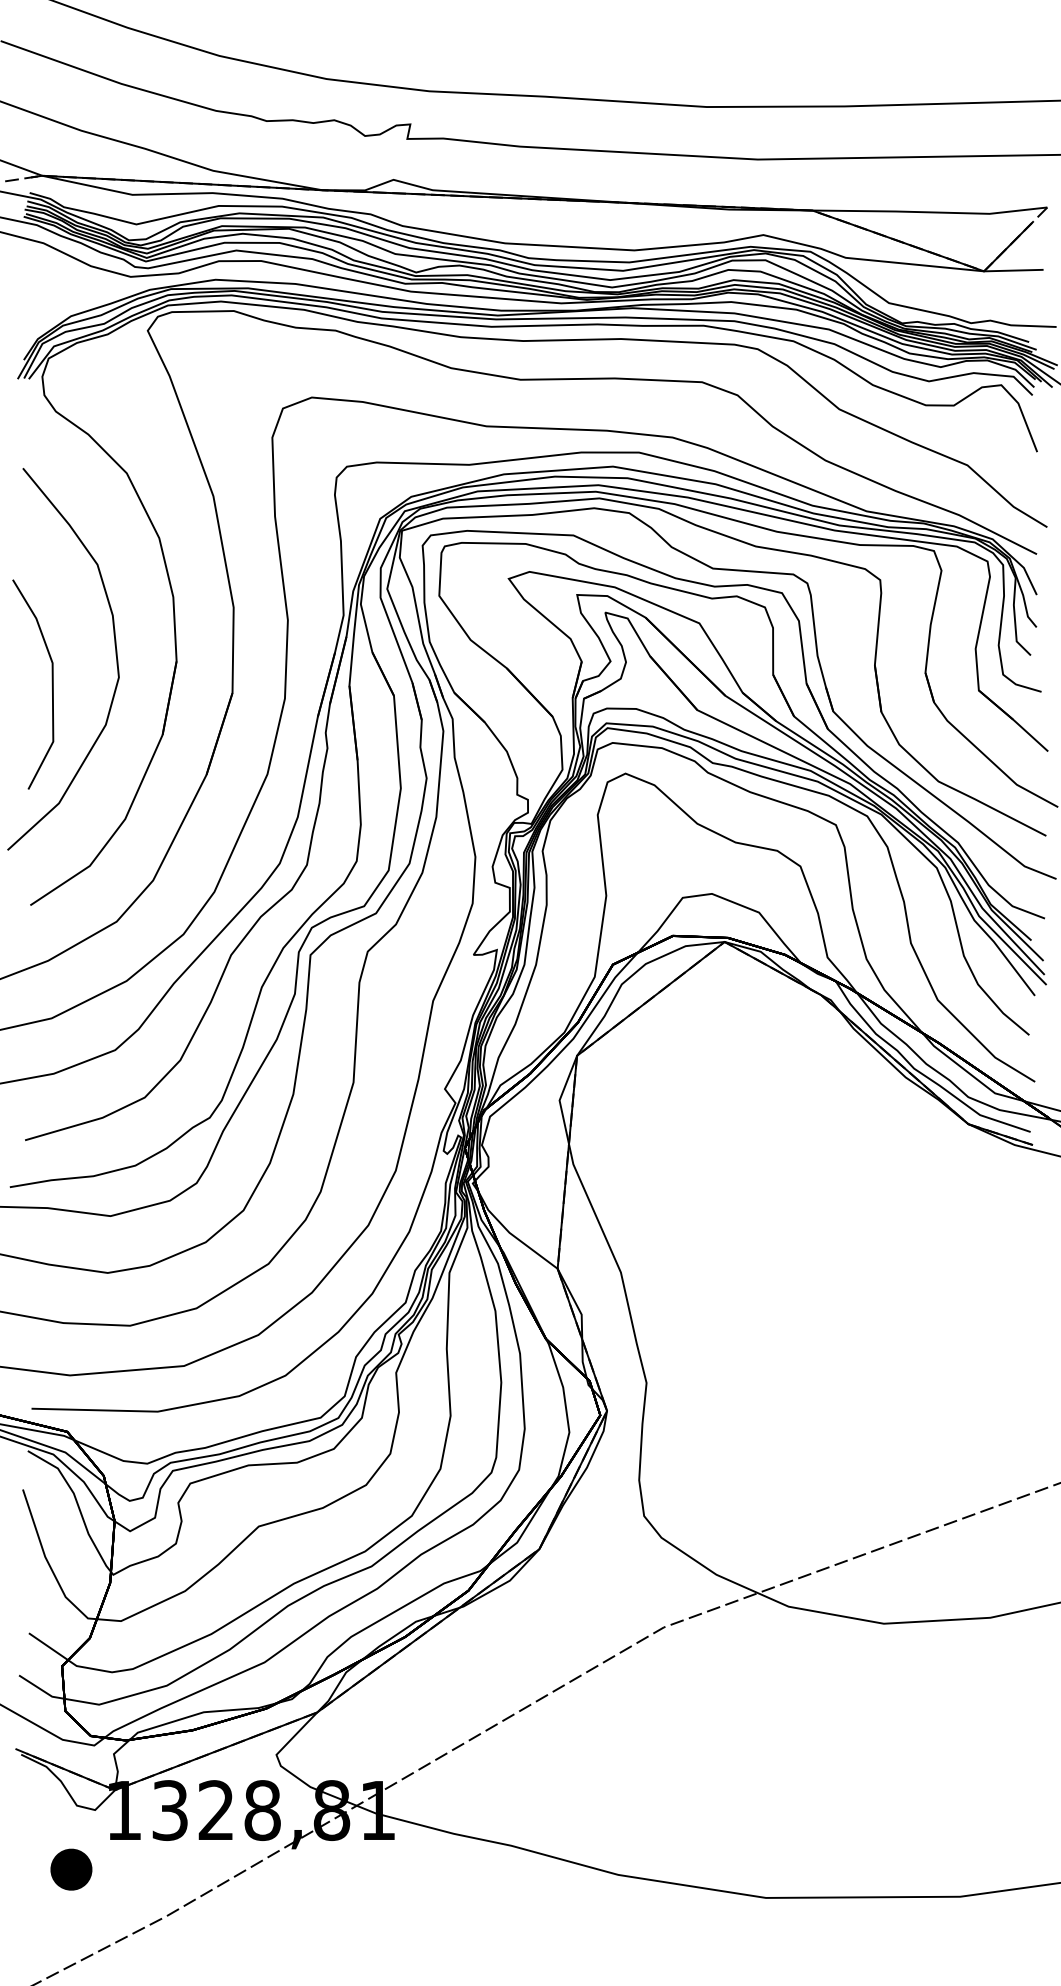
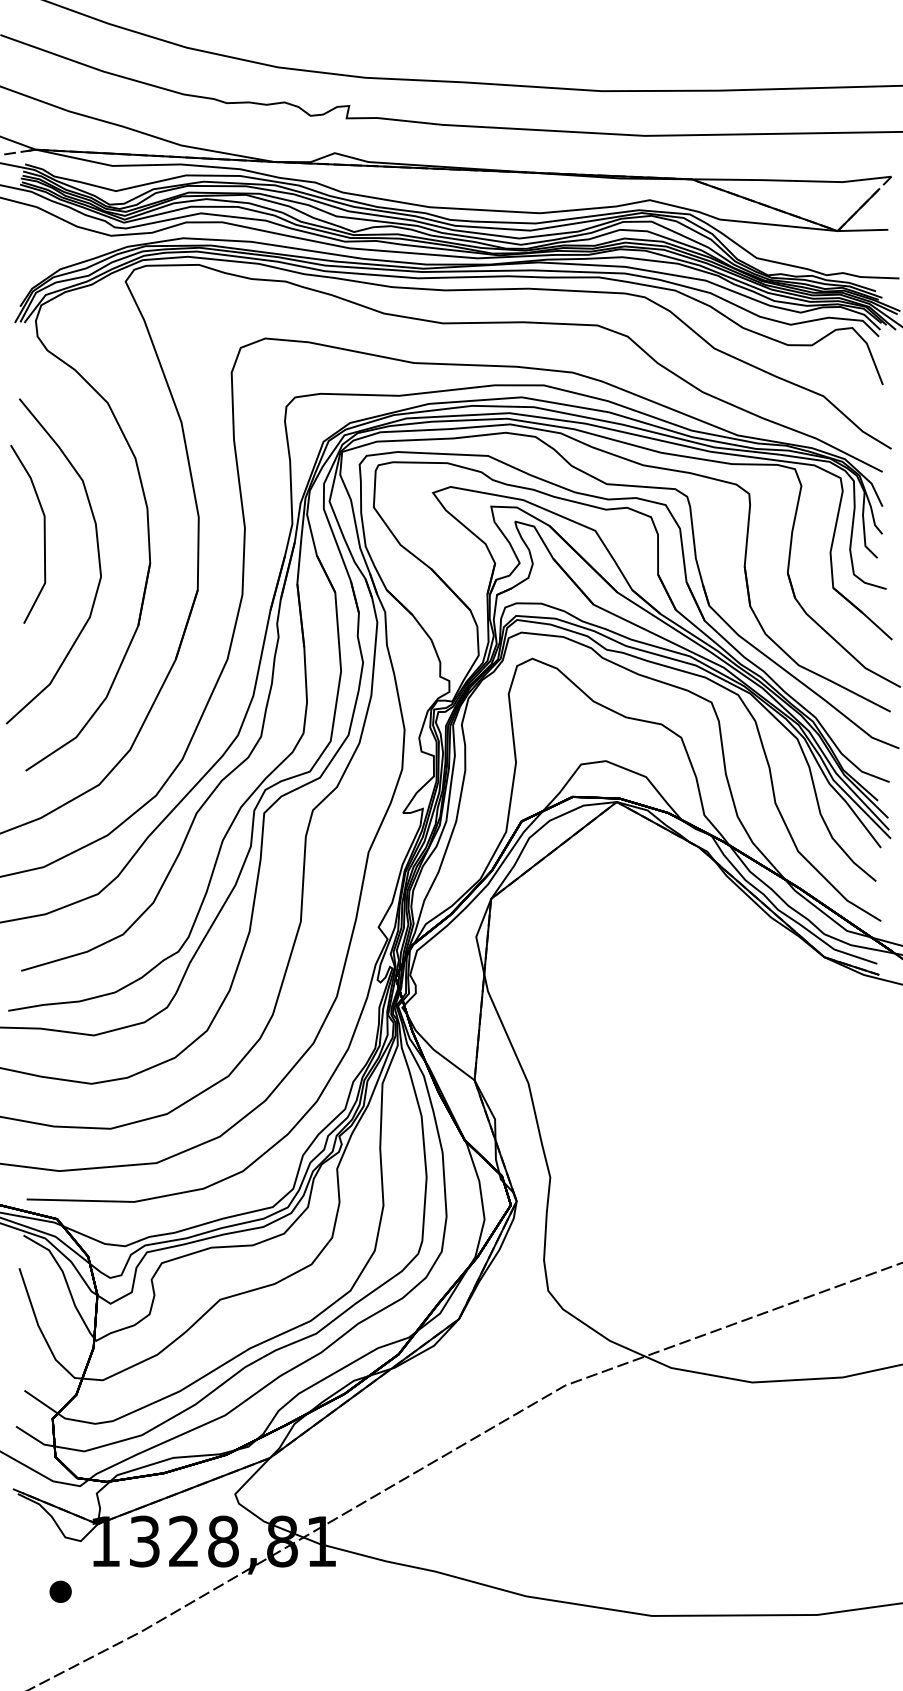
line: (51, 684) -> (43, 534), moved
part: (71, 1869) -> (60, 1591), size x0.62

